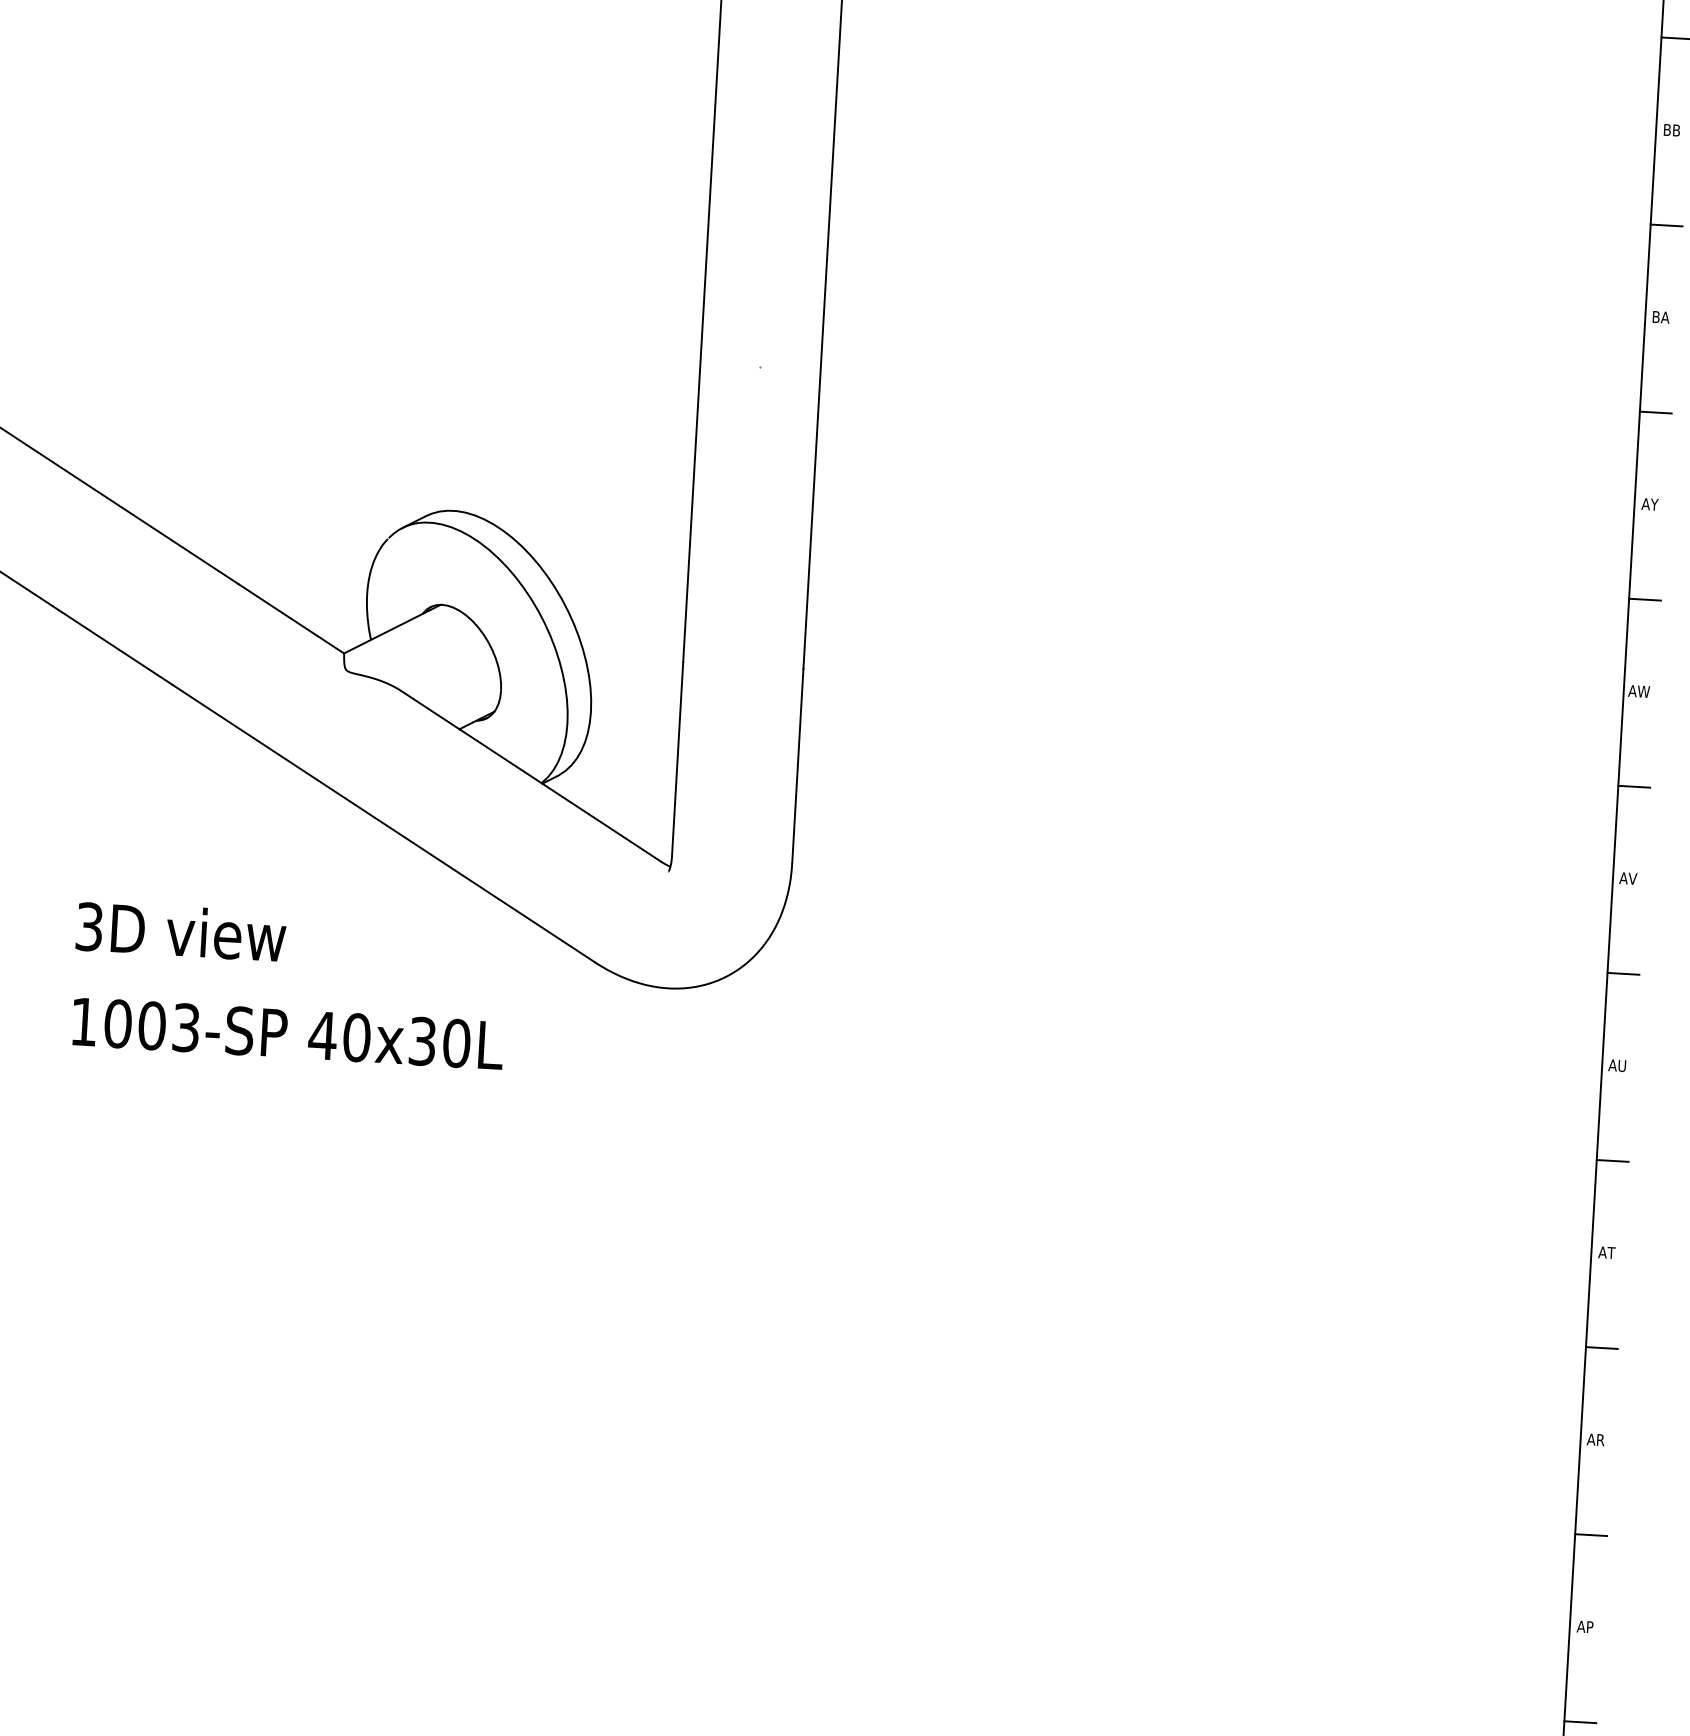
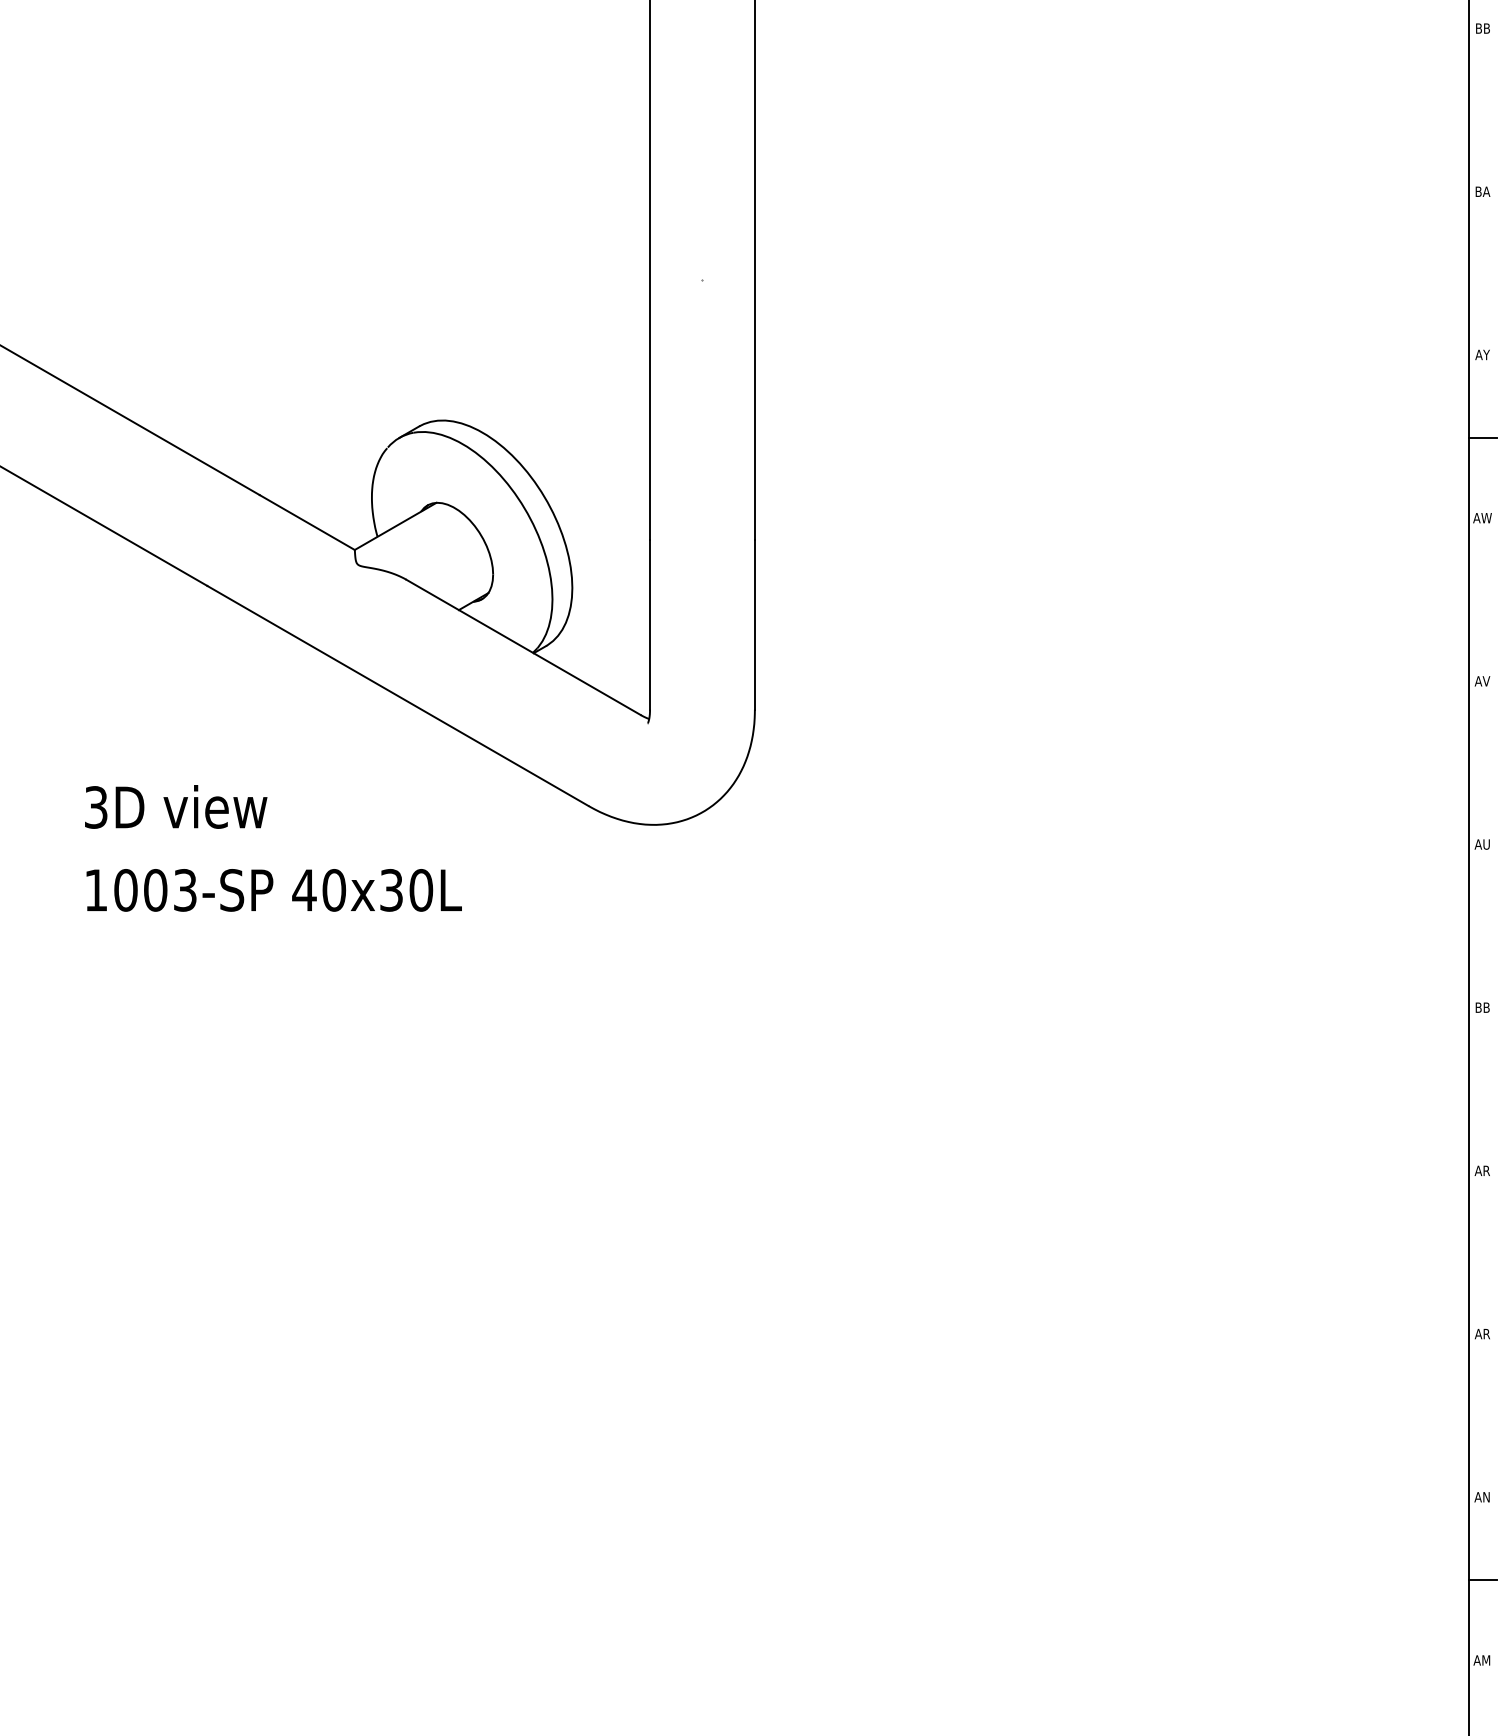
line: (1665, 225) -> (1482, 111), removed
line: (1655, 412) -> (1482, 274), removed
line: (1633, 787) -> (1482, 601), removed
line: (1622, 973) -> (1482, 764), removed
text: (290, 985) -> (273, 848), moved
line: (1612, 1160) -> (1482, 927), removed
text: (1606, 1252) -> (1482, 1007), AT -> BB
line: (1601, 1347) -> (1482, 1090), removed
line: (1590, 1534) -> (1482, 1253), removed
text: (1583, 1627) -> (1481, 1334), AP -> AR
line: (1579, 1722) -> (1482, 1417), removed

